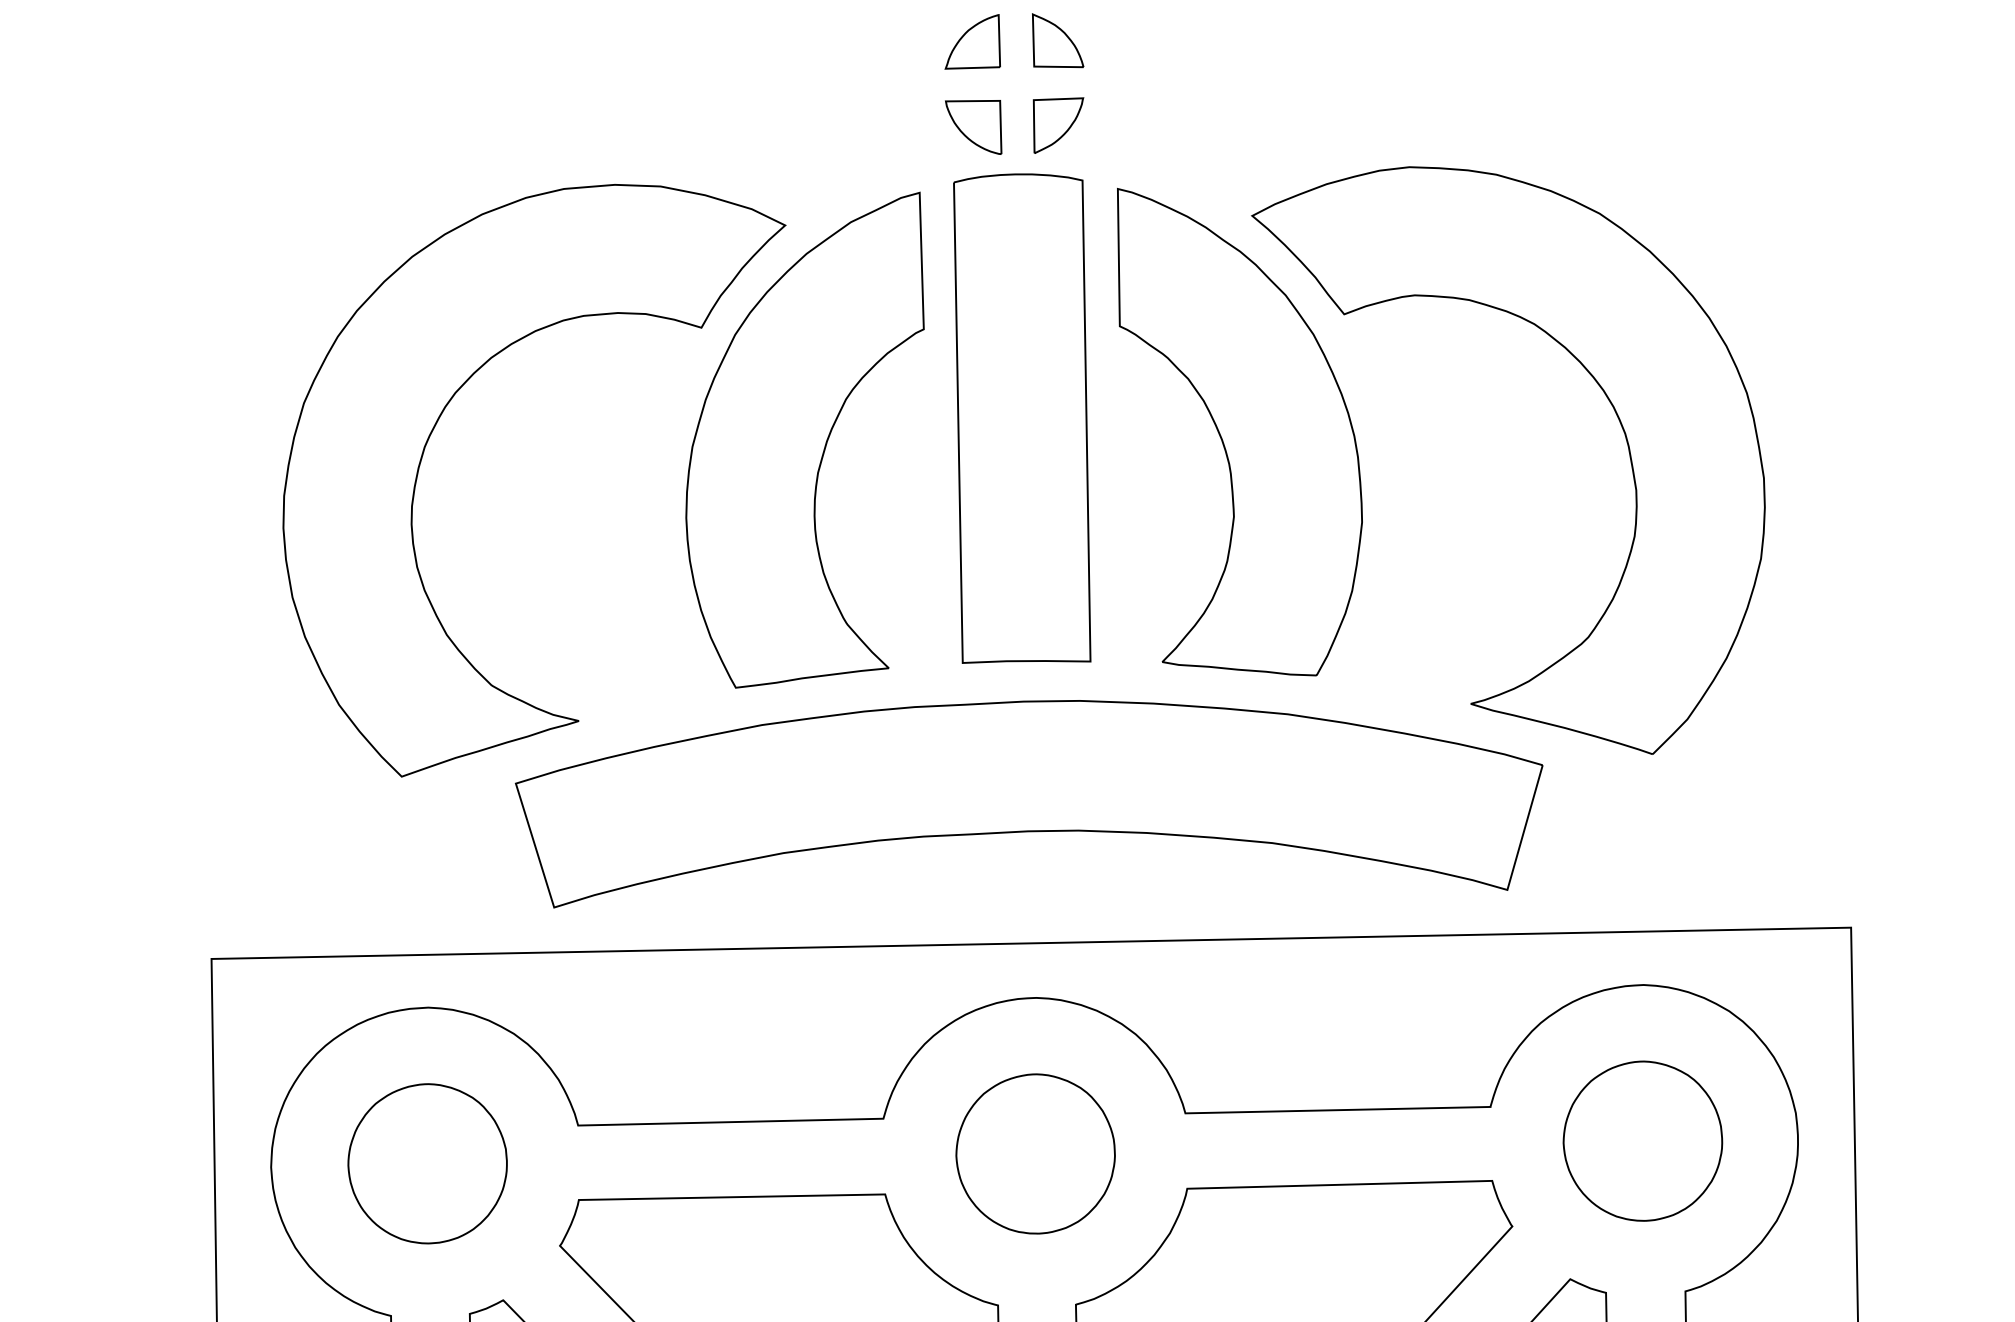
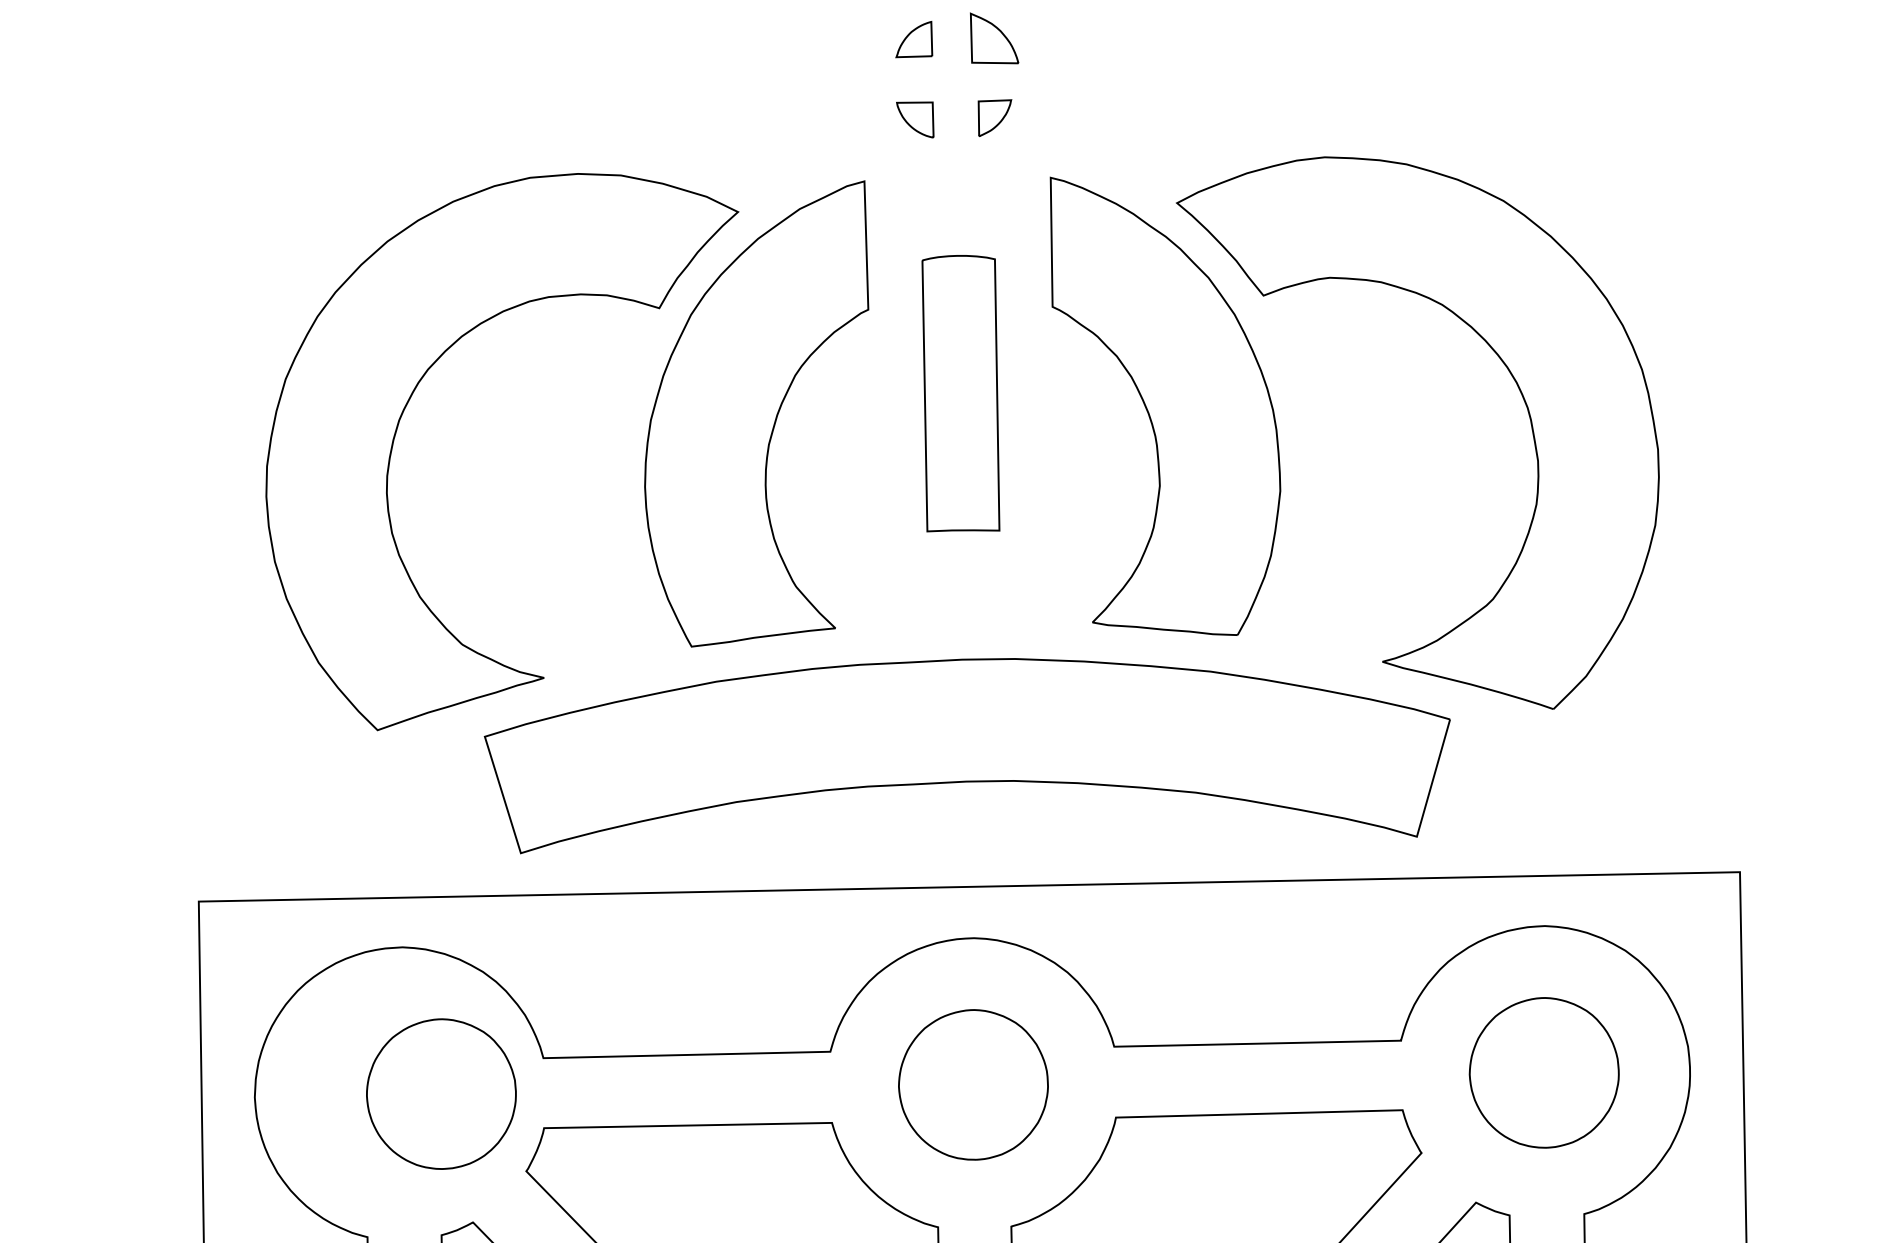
part: (972, 41) -> (914, 39), size x0.7
part: (1058, 125) -> (994, 118), size x0.7
part: (973, 127) -> (915, 120), size x0.7
part: (1022, 418) -> (961, 393), size x0.6
part: (427, 1163) -> (441, 1093), moved

